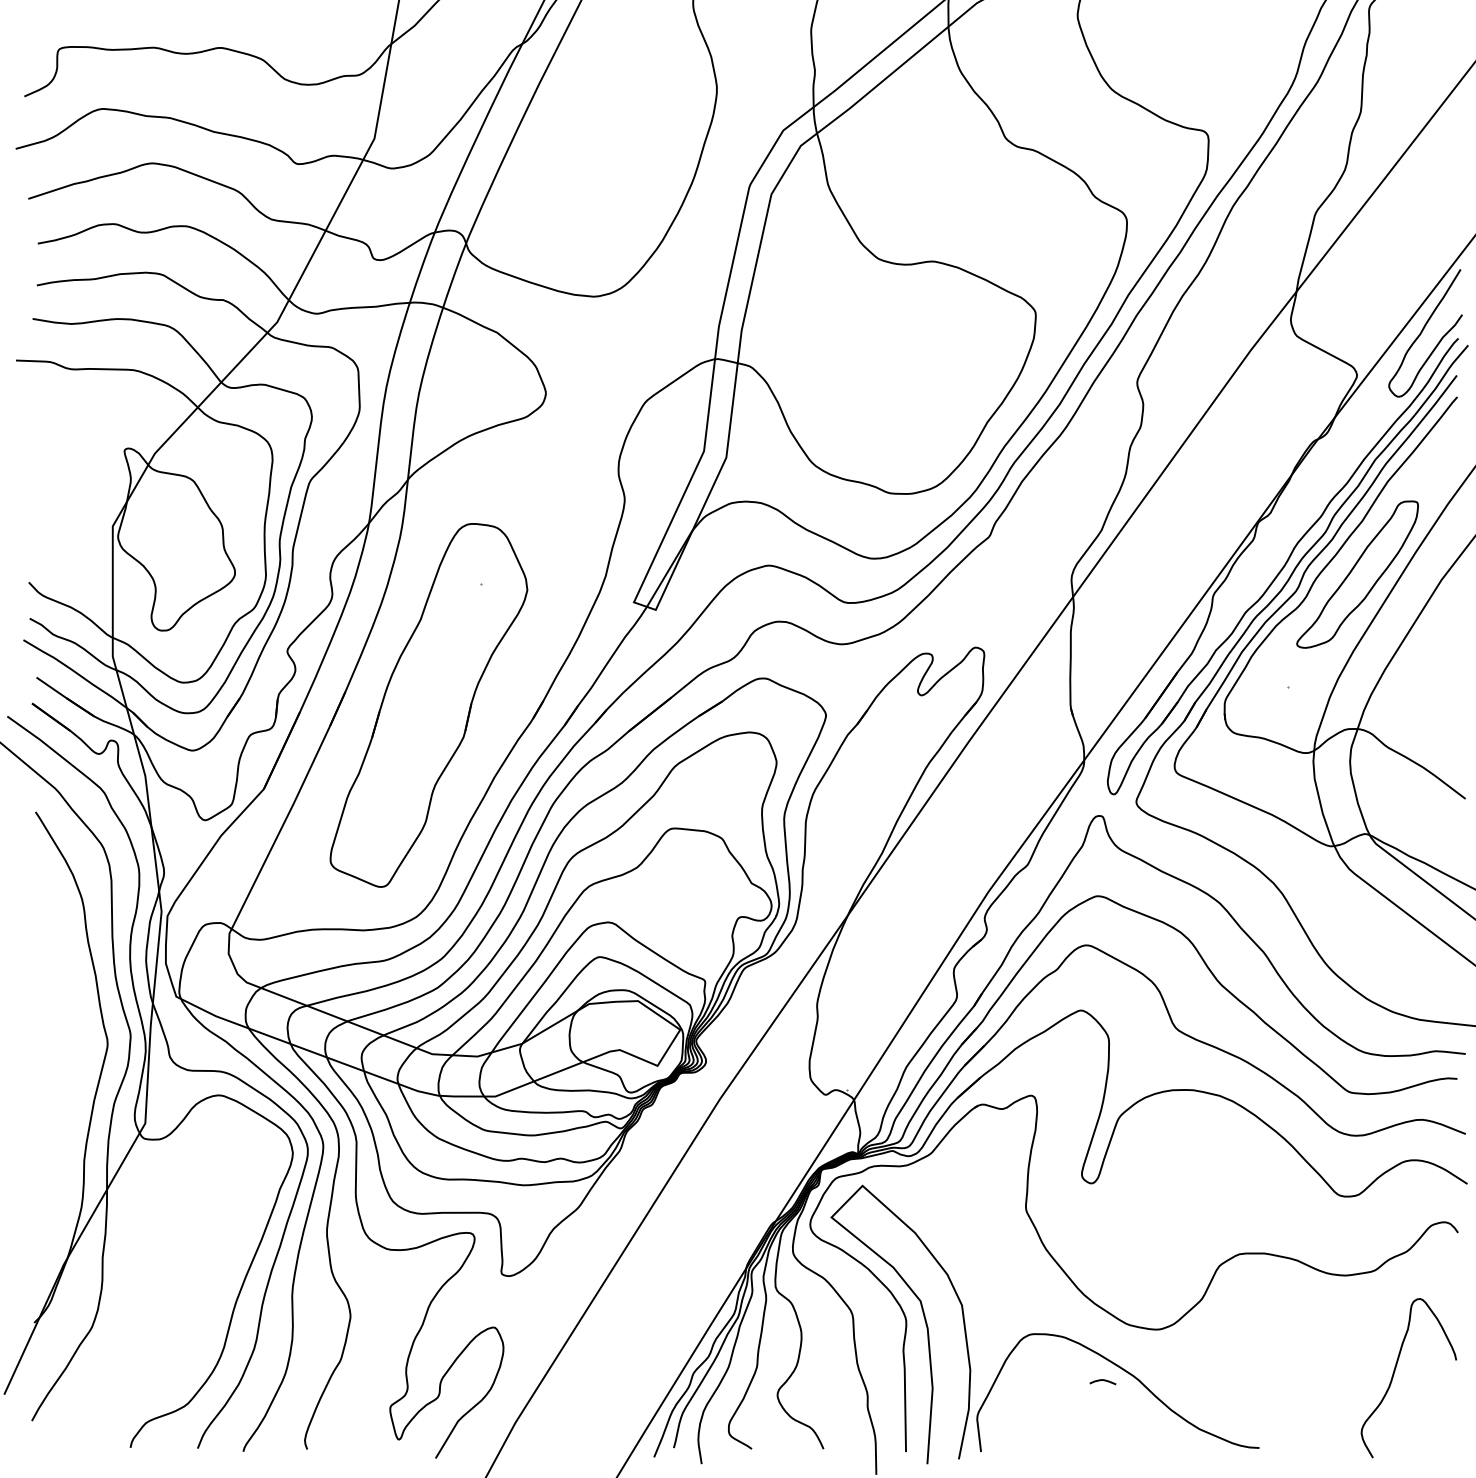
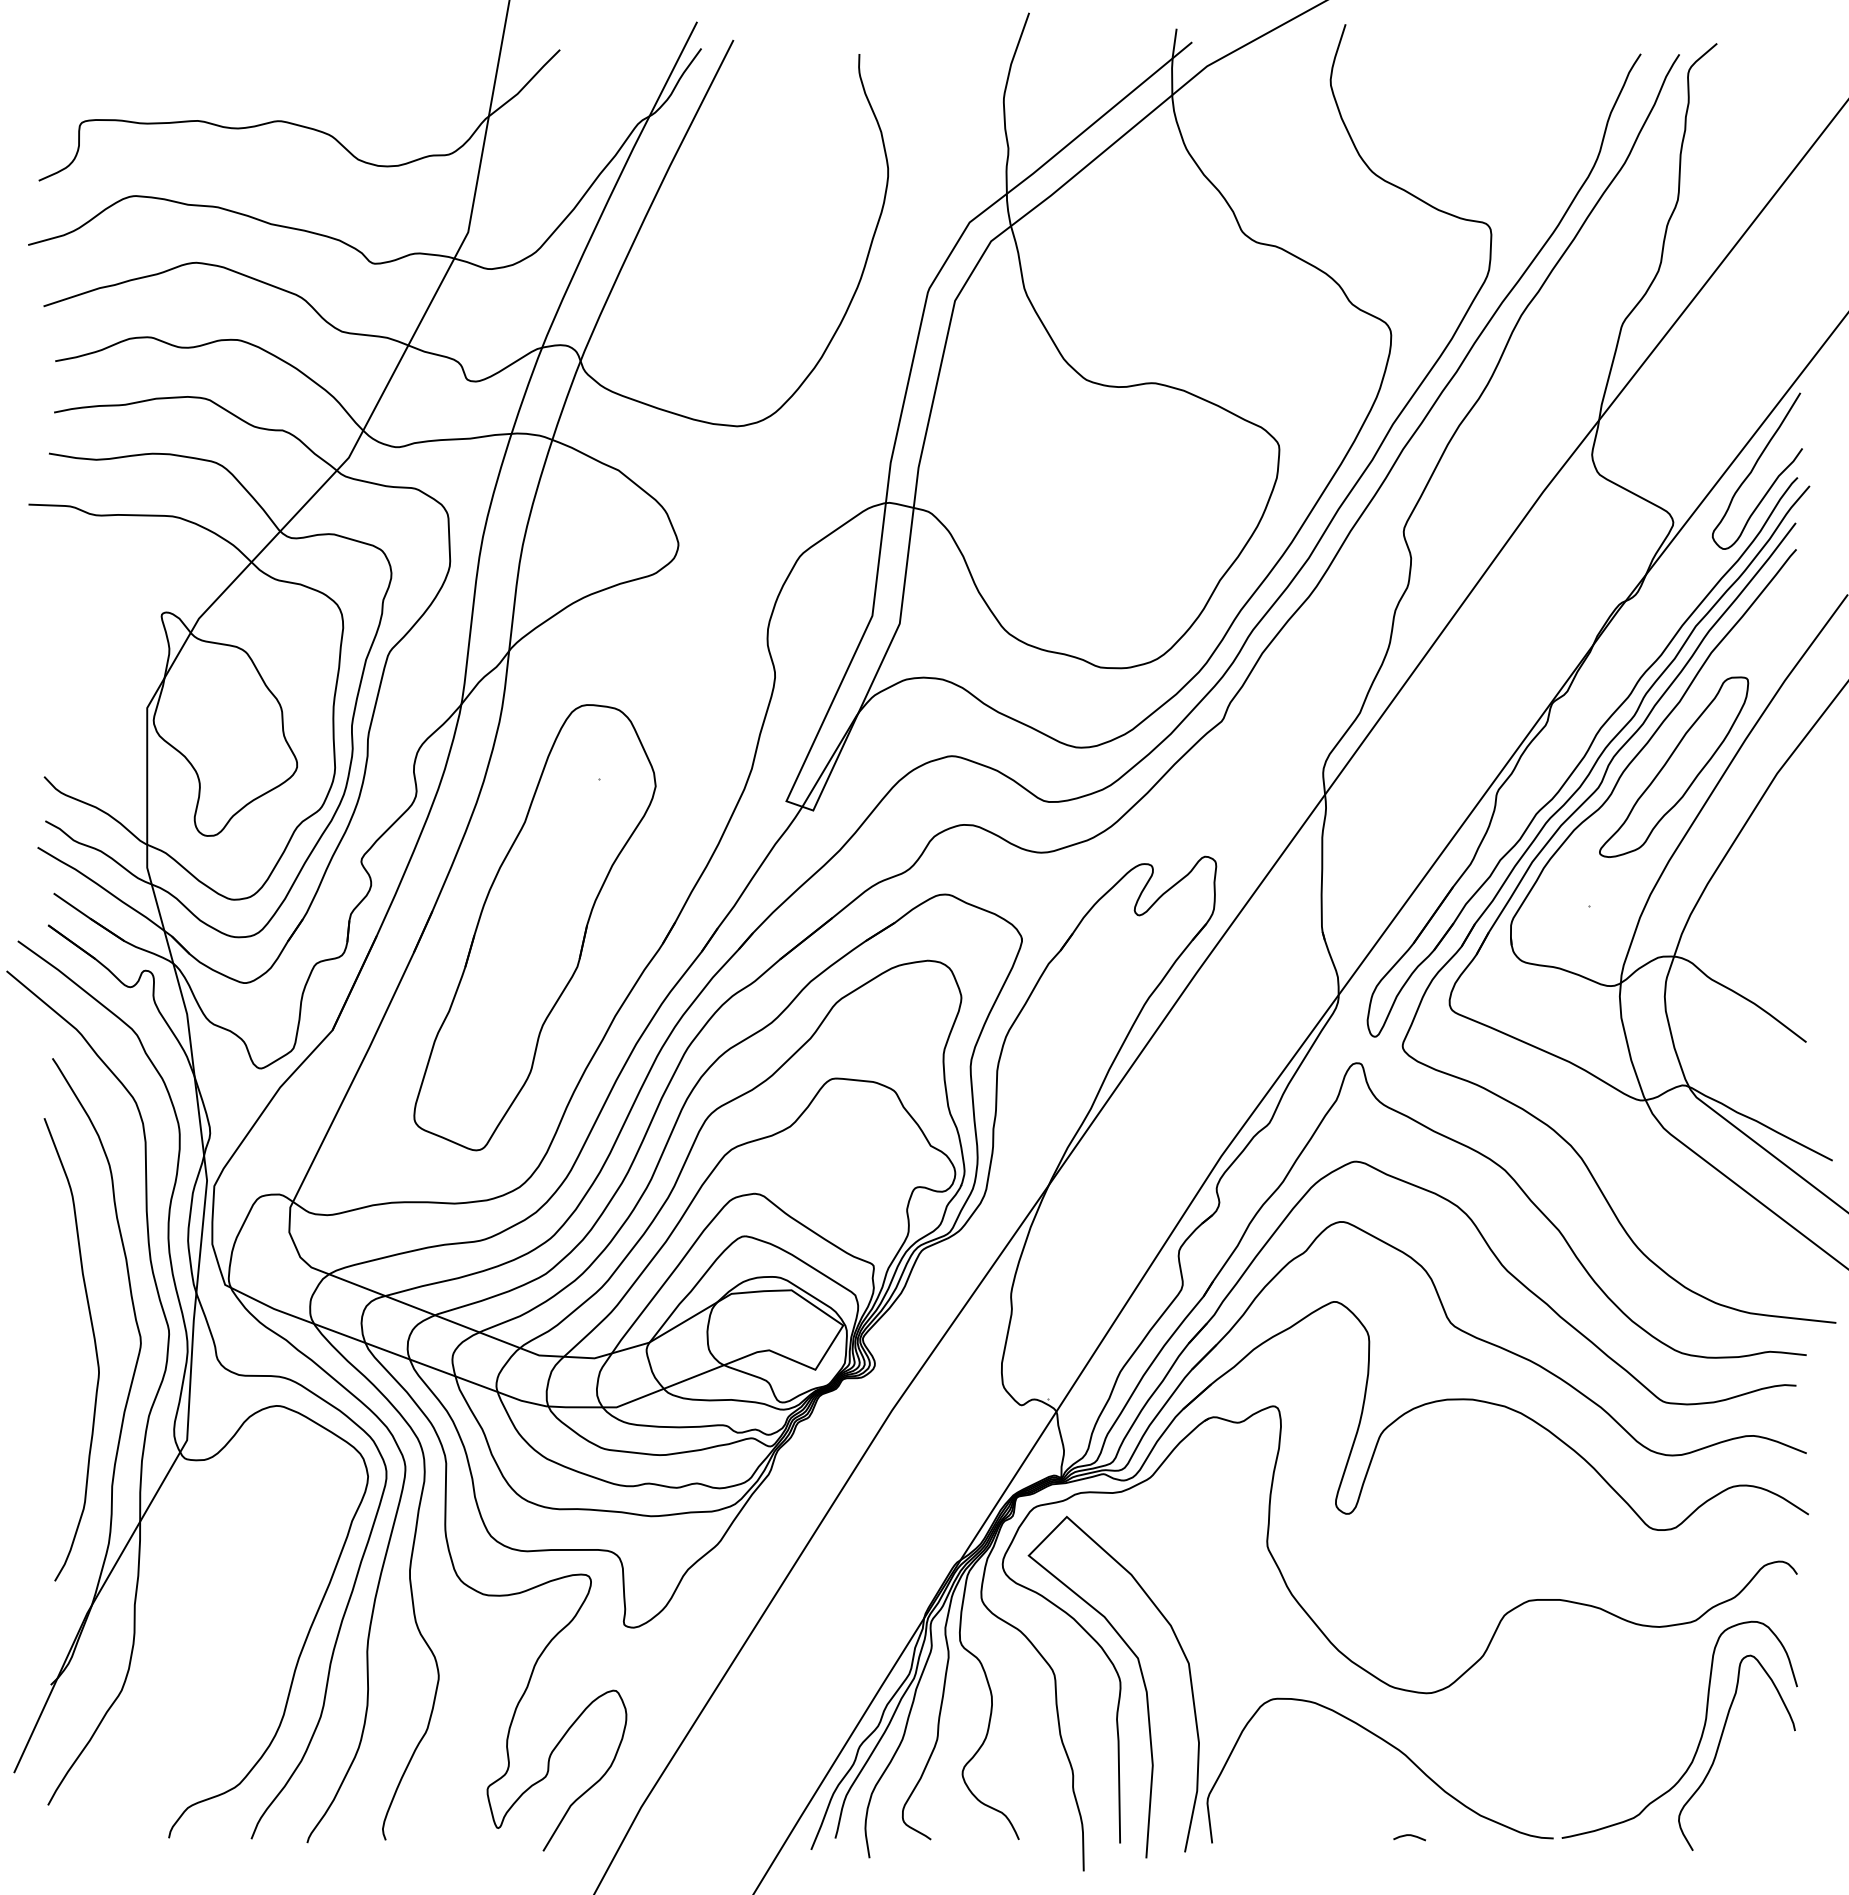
curve: (69, 1046) -> (94, 1346), added
curve: (1379, 1364) -> (1700, 1736), added
curve: (1103, 1381) -> (1410, 1836), moved

